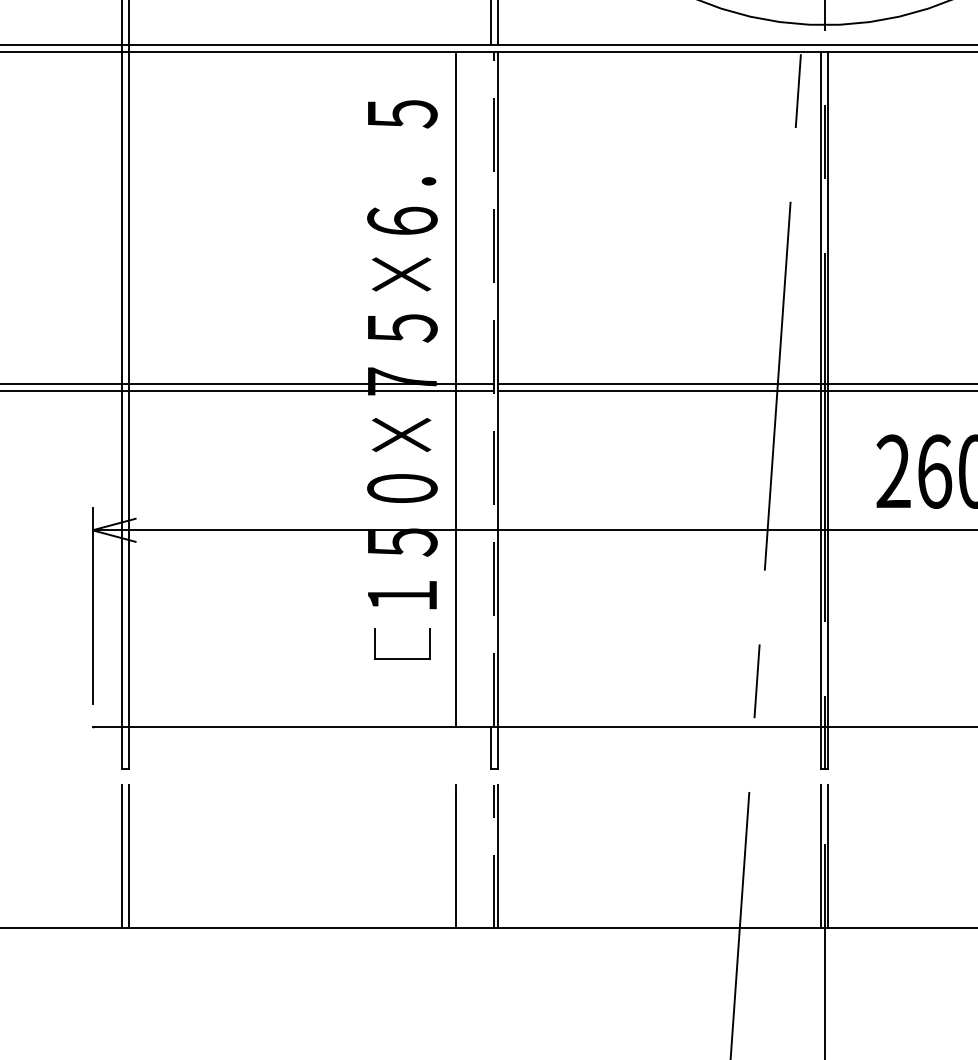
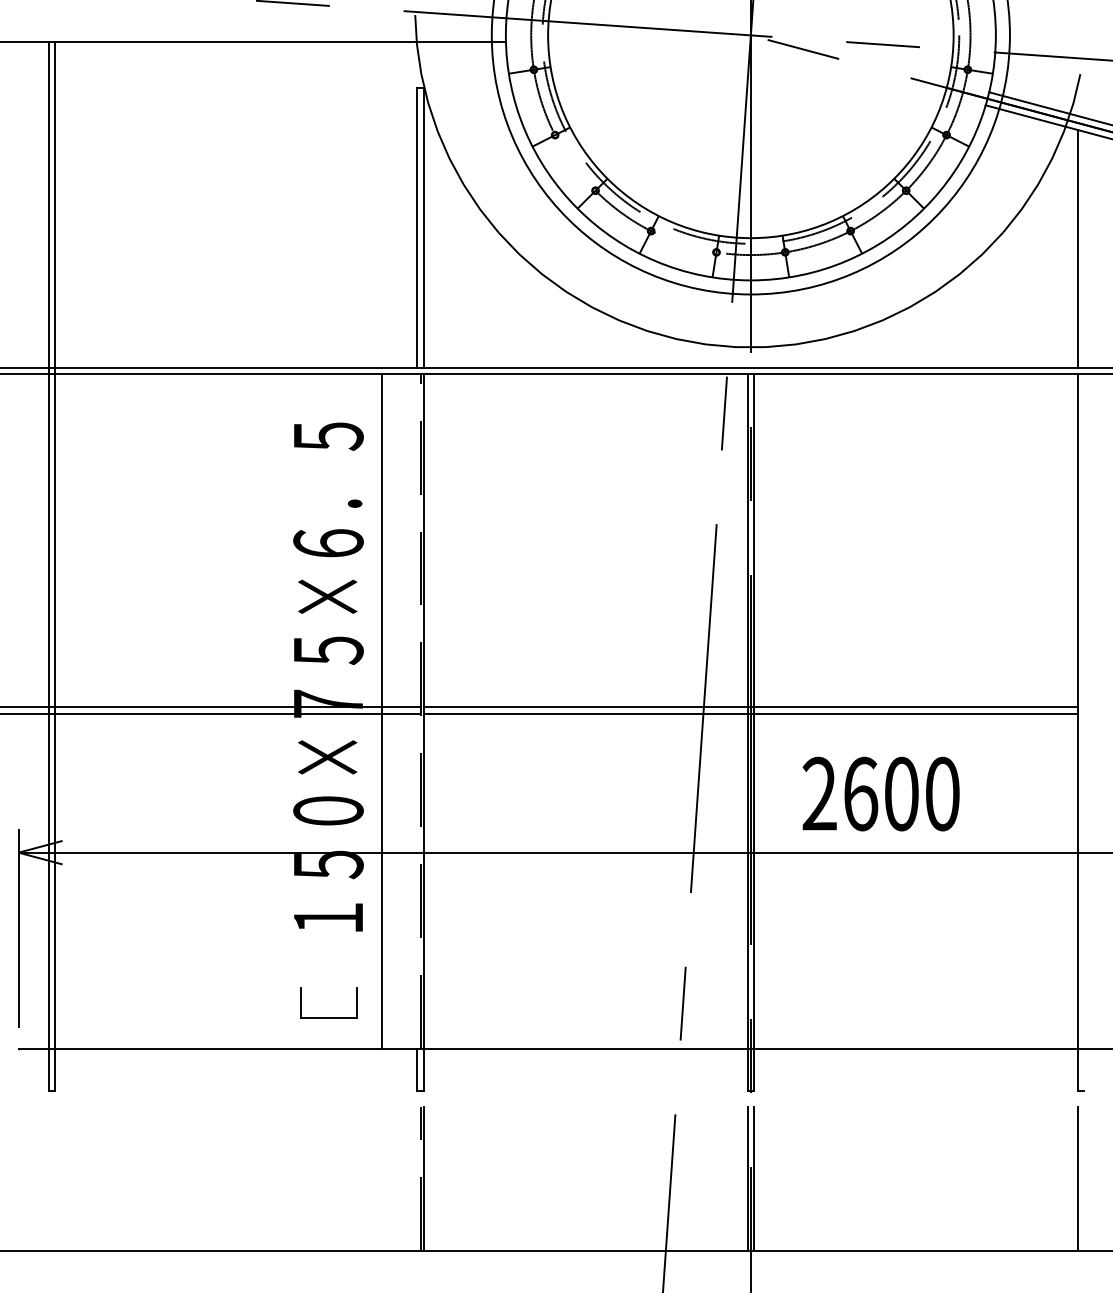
part: (402, 658) -> (328, 1017), moved
line: (122, 856) -> (48, 1178), removed
line: (129, 856) -> (55, 1178), removed
line: (455, 856) -> (381, 1178), removed

